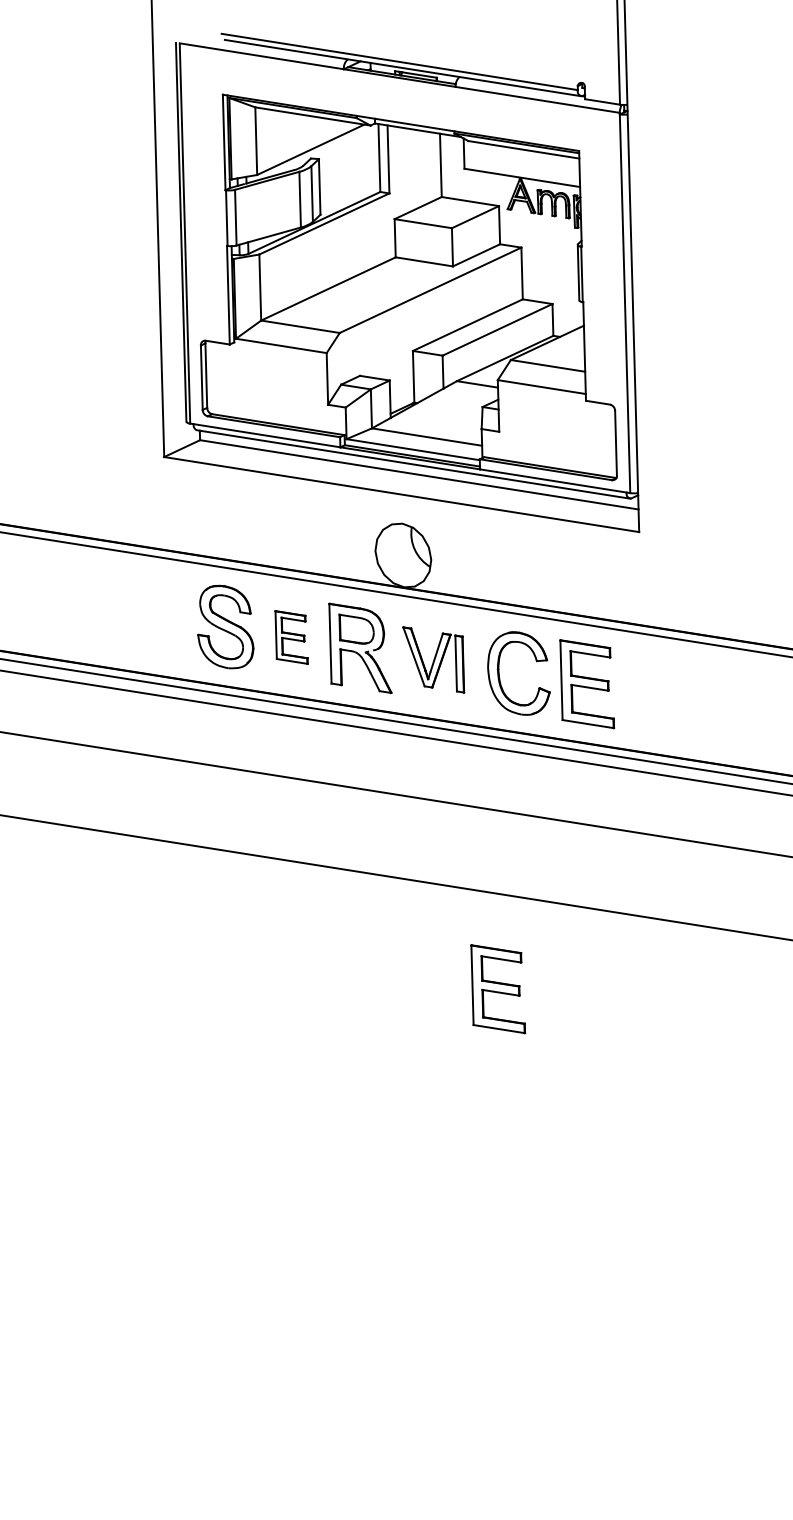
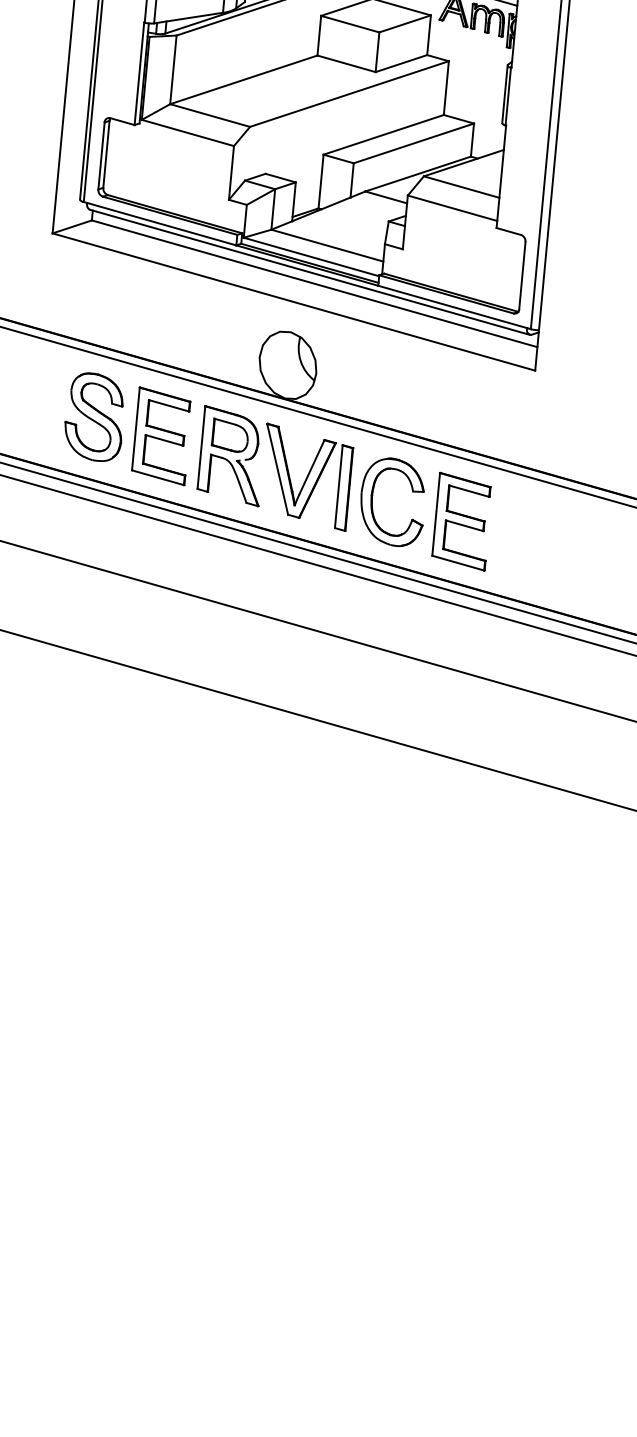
part: (291, 637) -> (161, 436), size x1.67
part: (433, 659) -> (306, 476), size x1.43
part: (498, 989) -> (332, 826), removed

